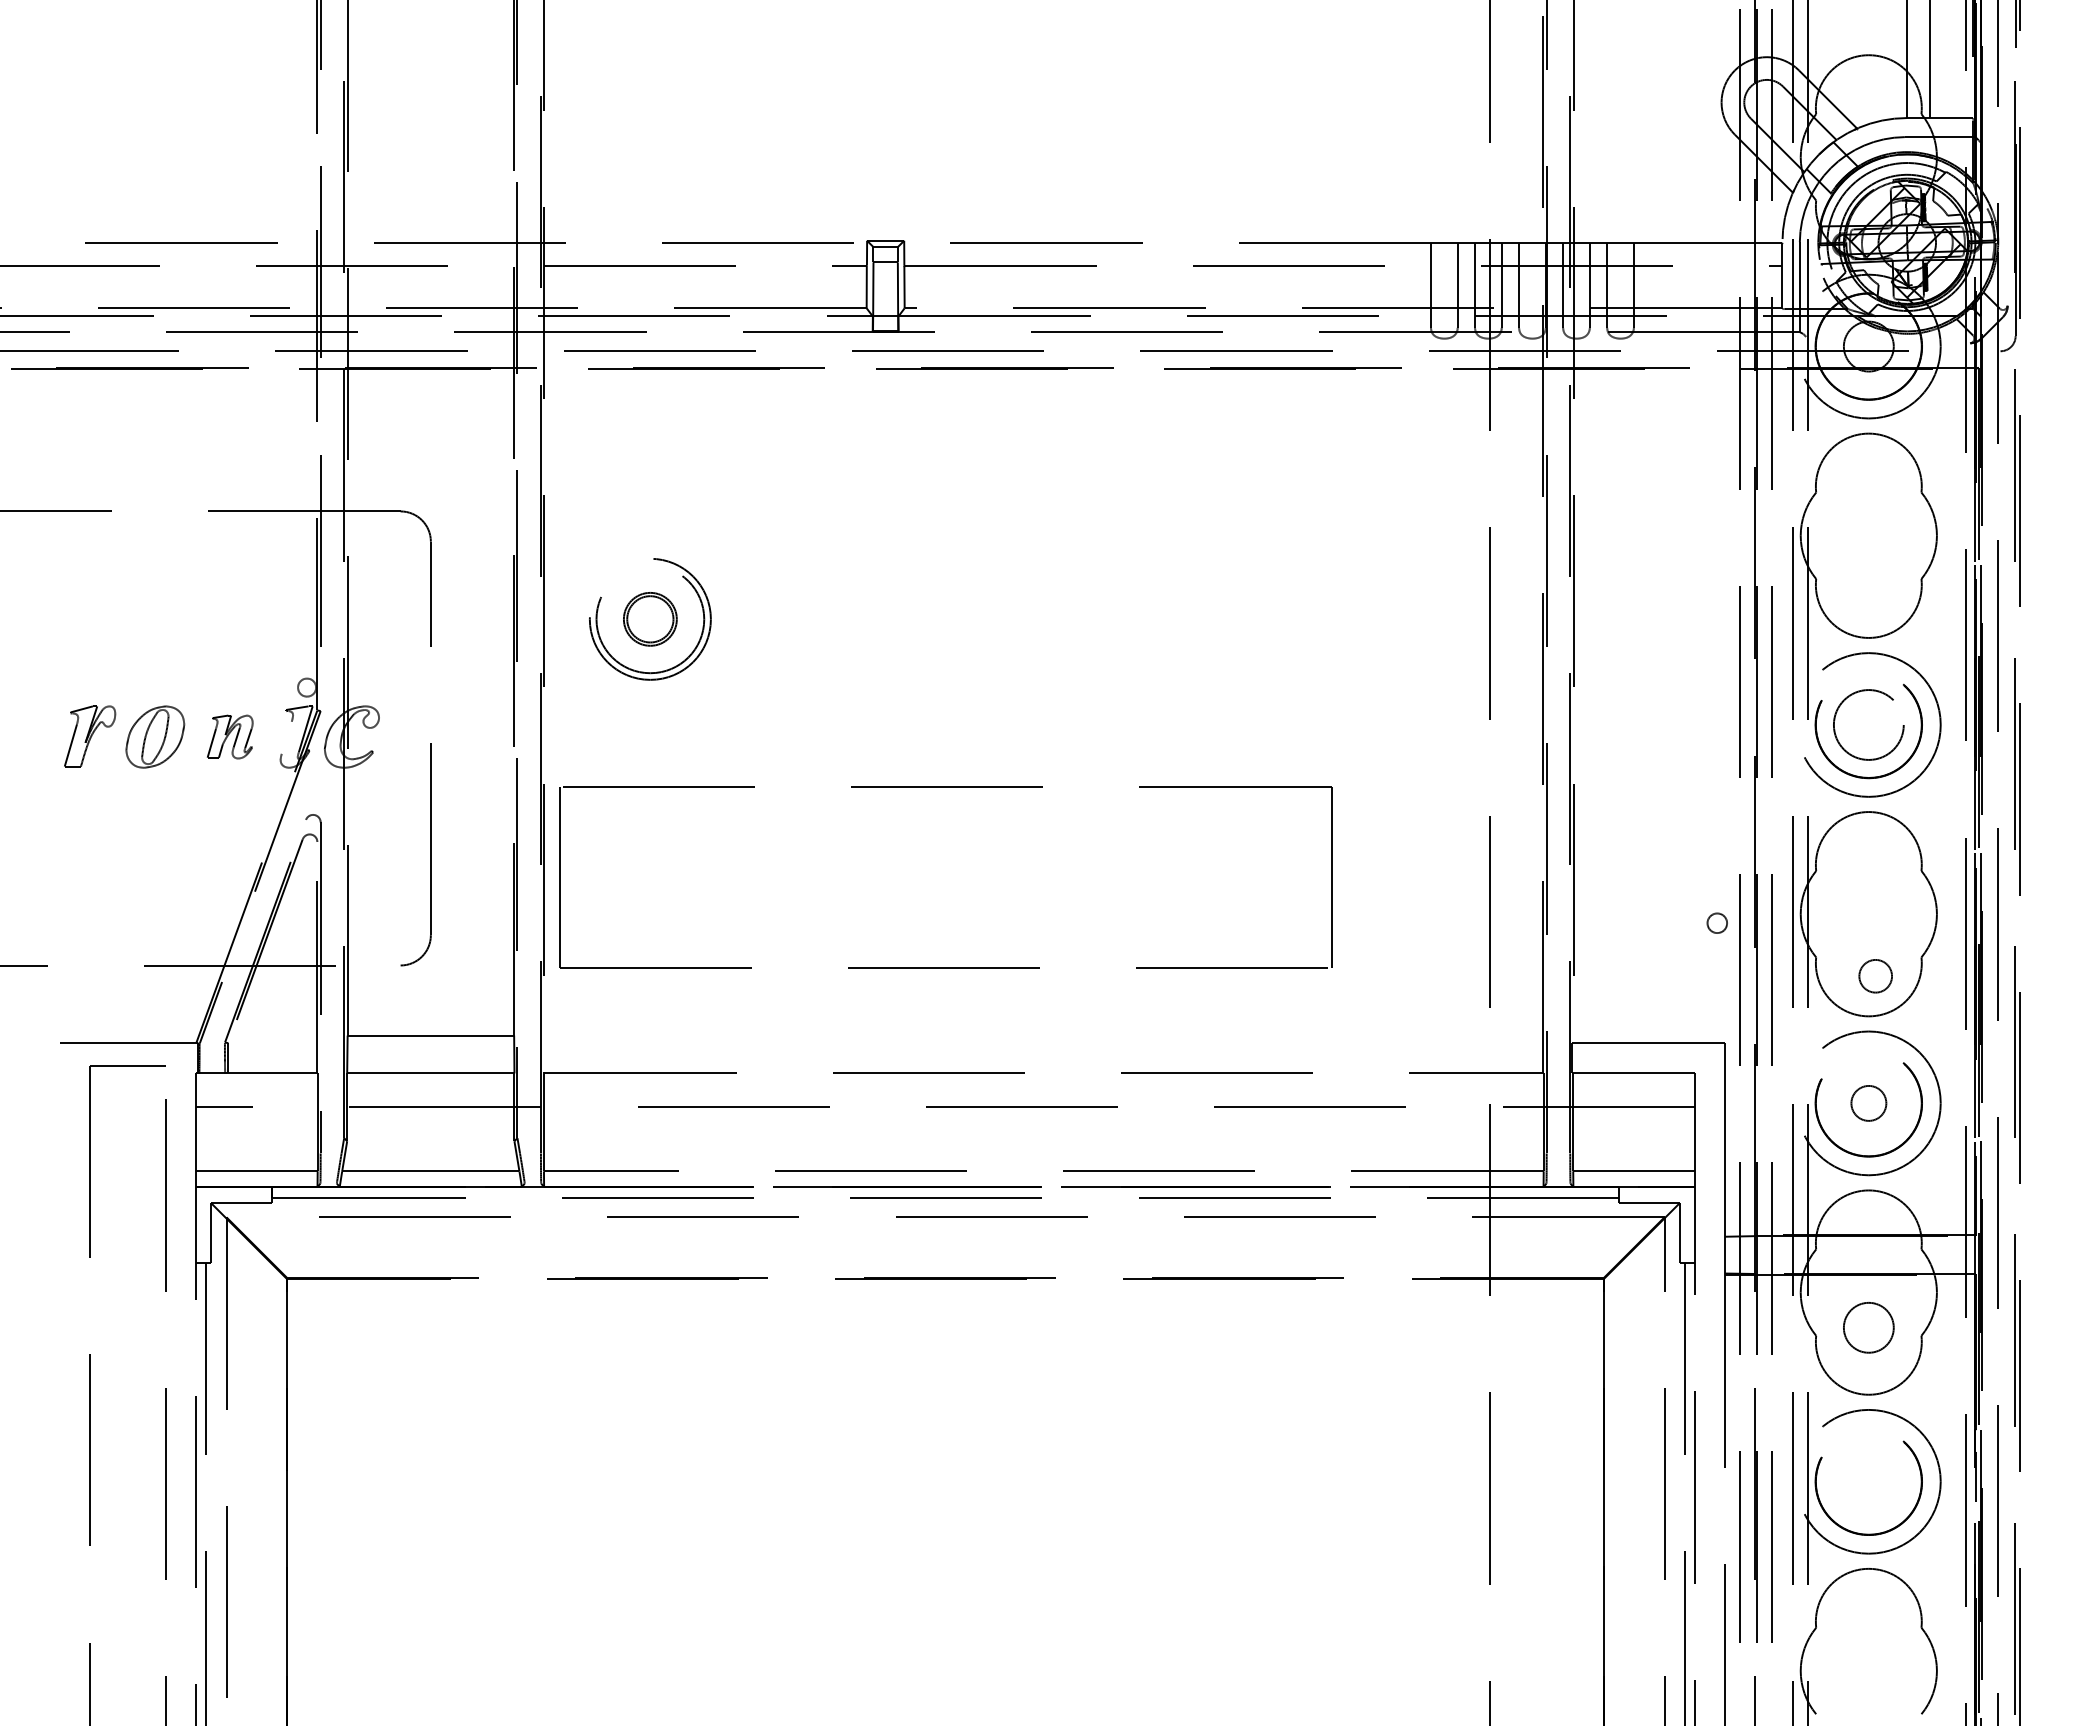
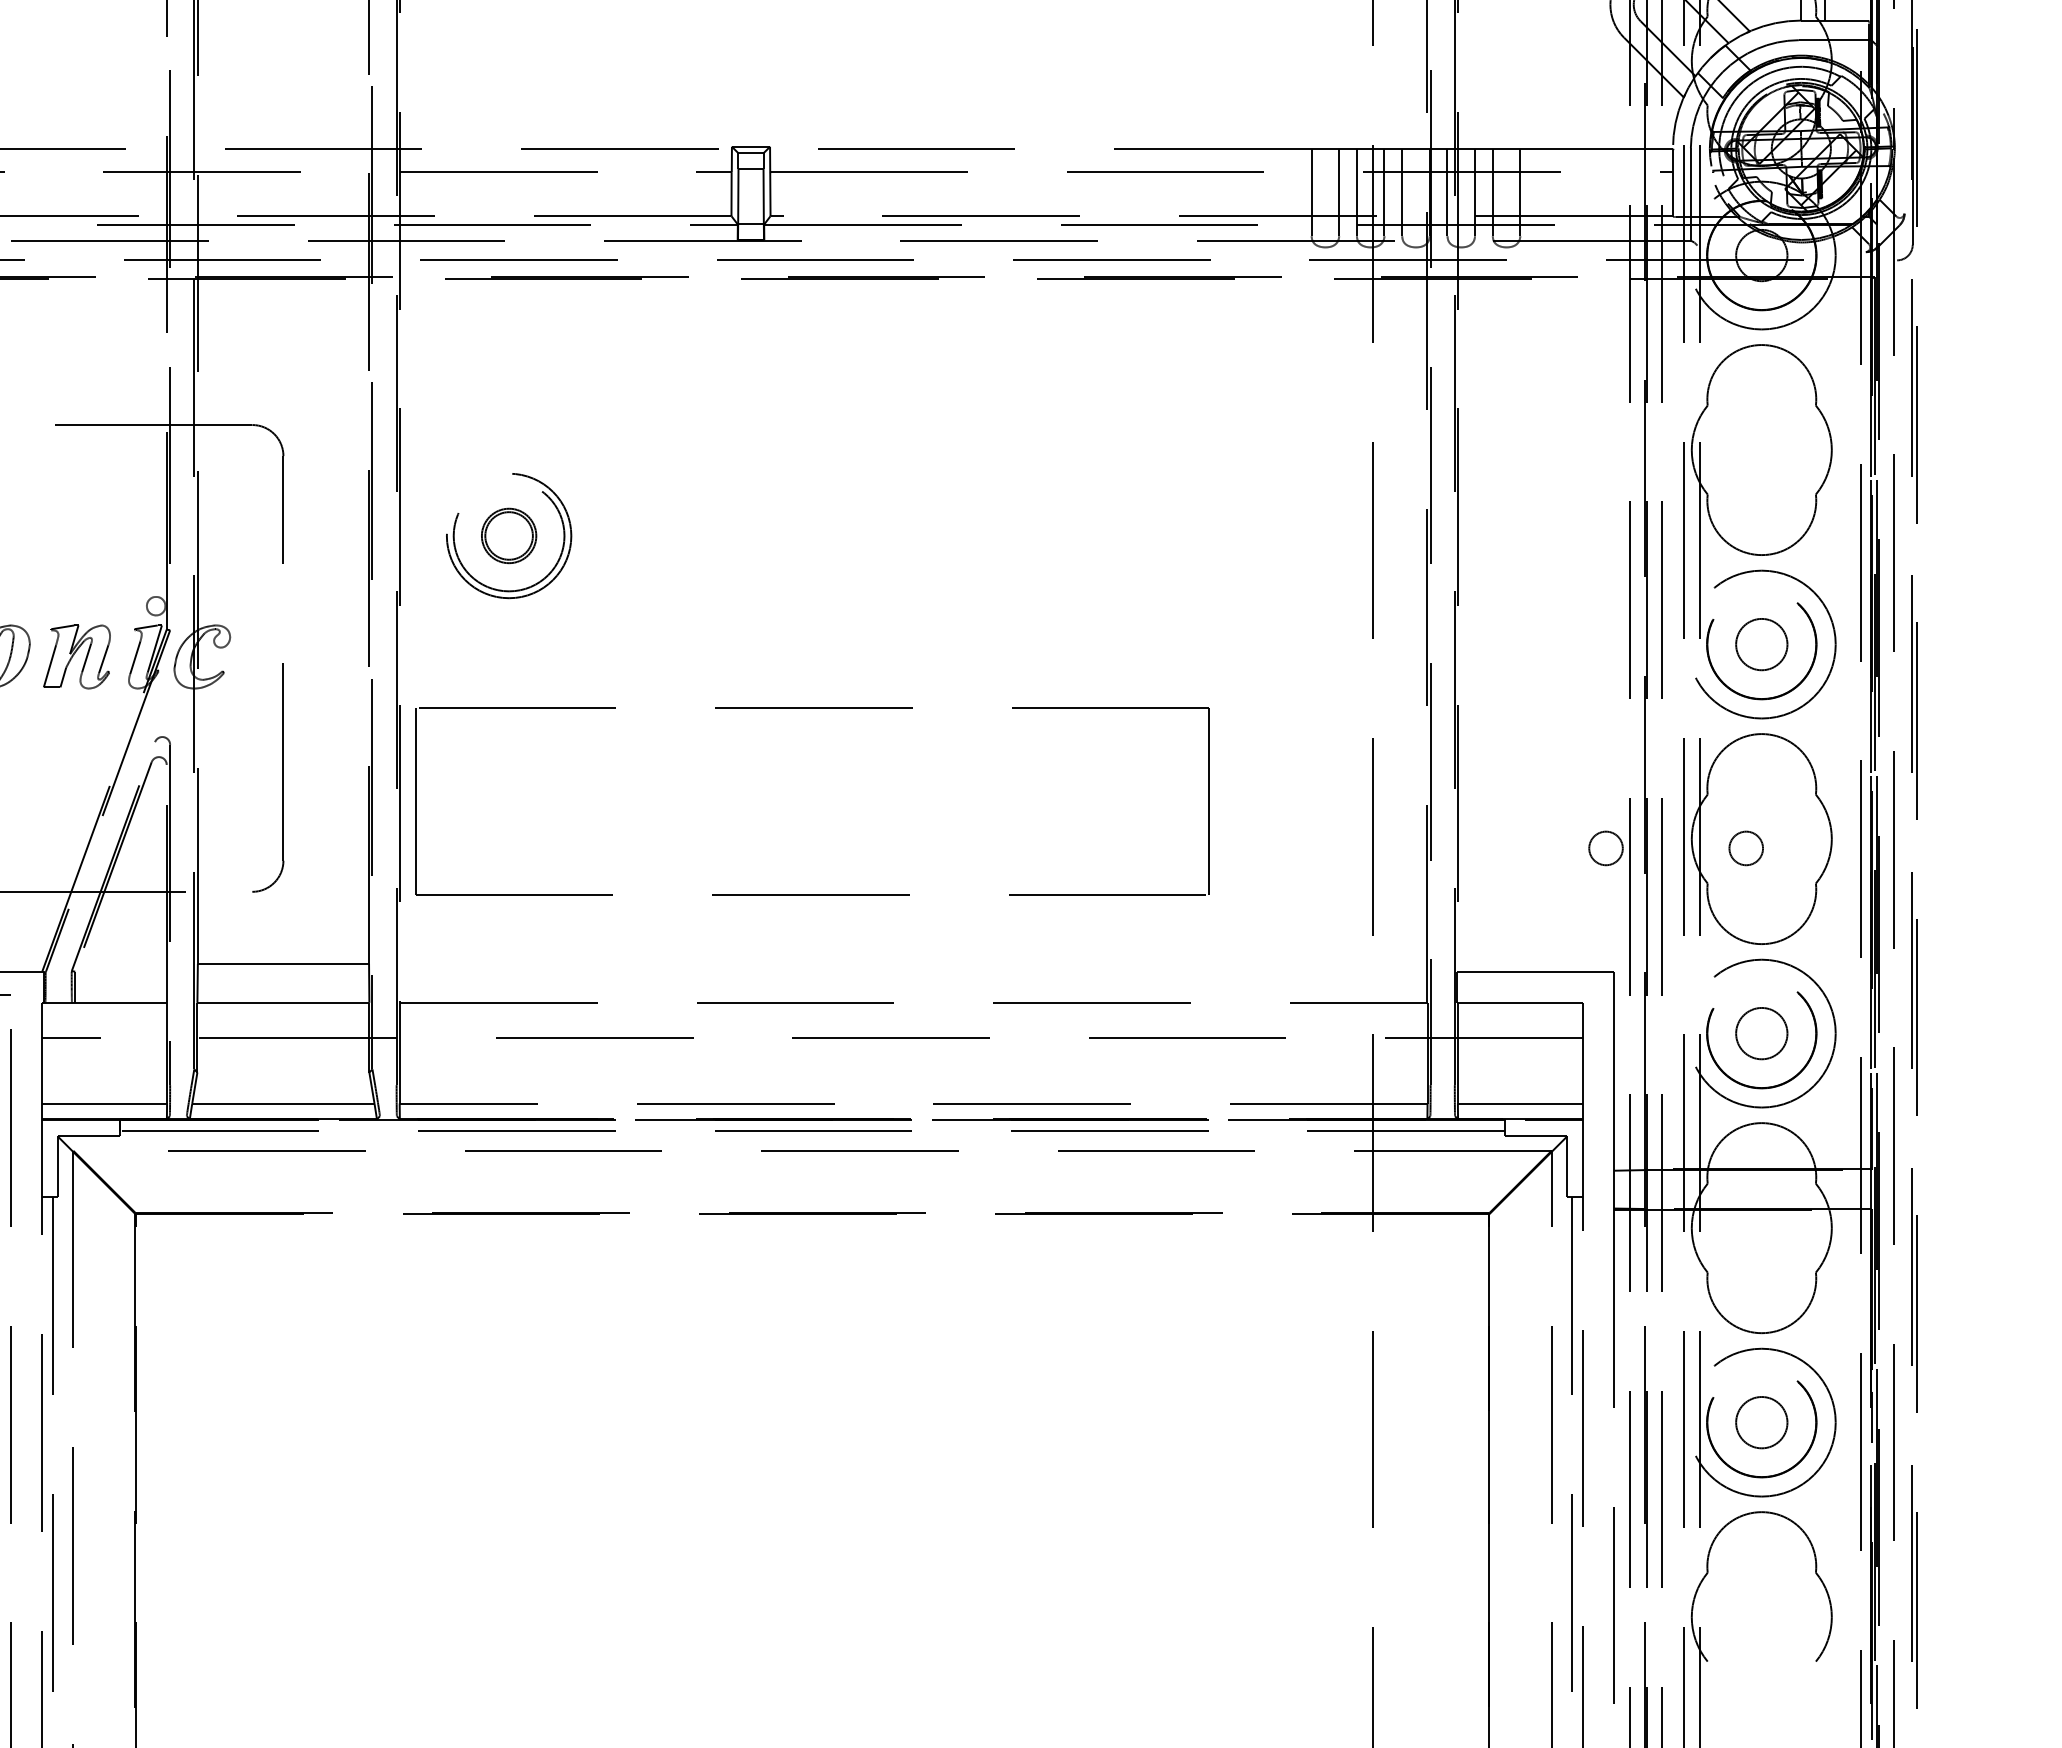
circle: (1868, 724) -> (1761, 644), size x0.71
part: (230, 736) -> (77, 656), size x1.43
line: (286, 737) -> (135, 657), added
circle: (1716, 922) -> (1605, 847), size x1.67
circle: (1875, 976) -> (1746, 848), moved
circle: (1868, 1103) -> (1761, 1033), size x1.43
circle: (1868, 1327) -> (1761, 1422), moved

